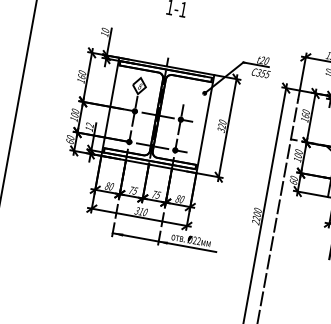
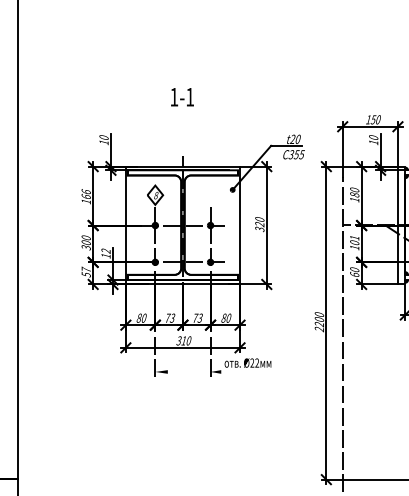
text: (81, 72) -> (85, 191), 160 -> 166
text: (305, 115) -> (354, 194), 160 -> 180
text: (73, 119) -> (85, 247), 100 -> 300
text: (69, 139) -> (85, 271), 60 -> 57
text: (298, 151) -> (354, 237), 100 -> 101
text: (136, 189) -> (173, 316), 75 -> 73
text: (159, 193) -> (201, 315), 75 -> 73
line: (164, 242) -> (217, 371), removed

